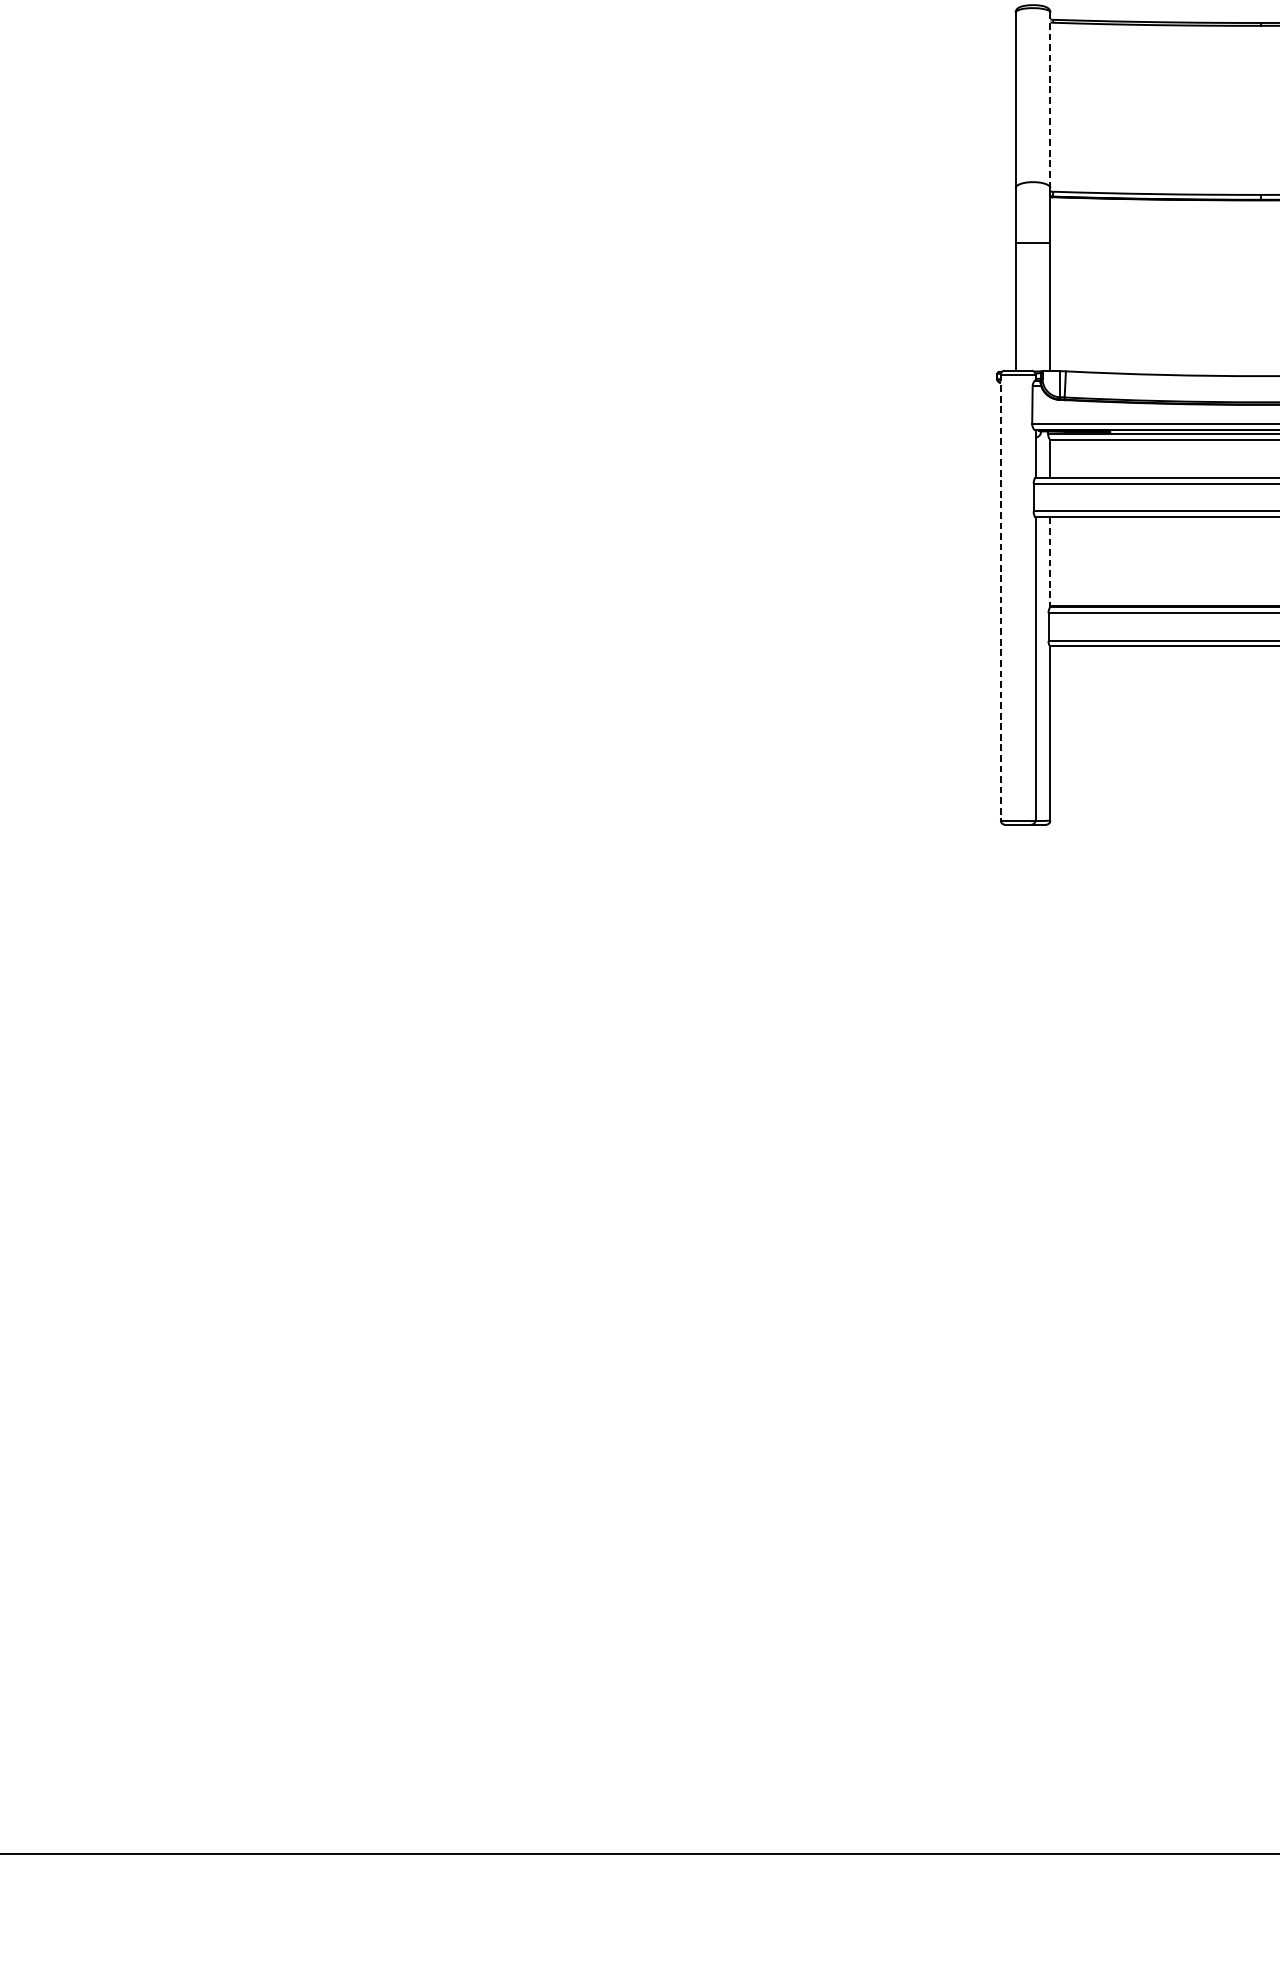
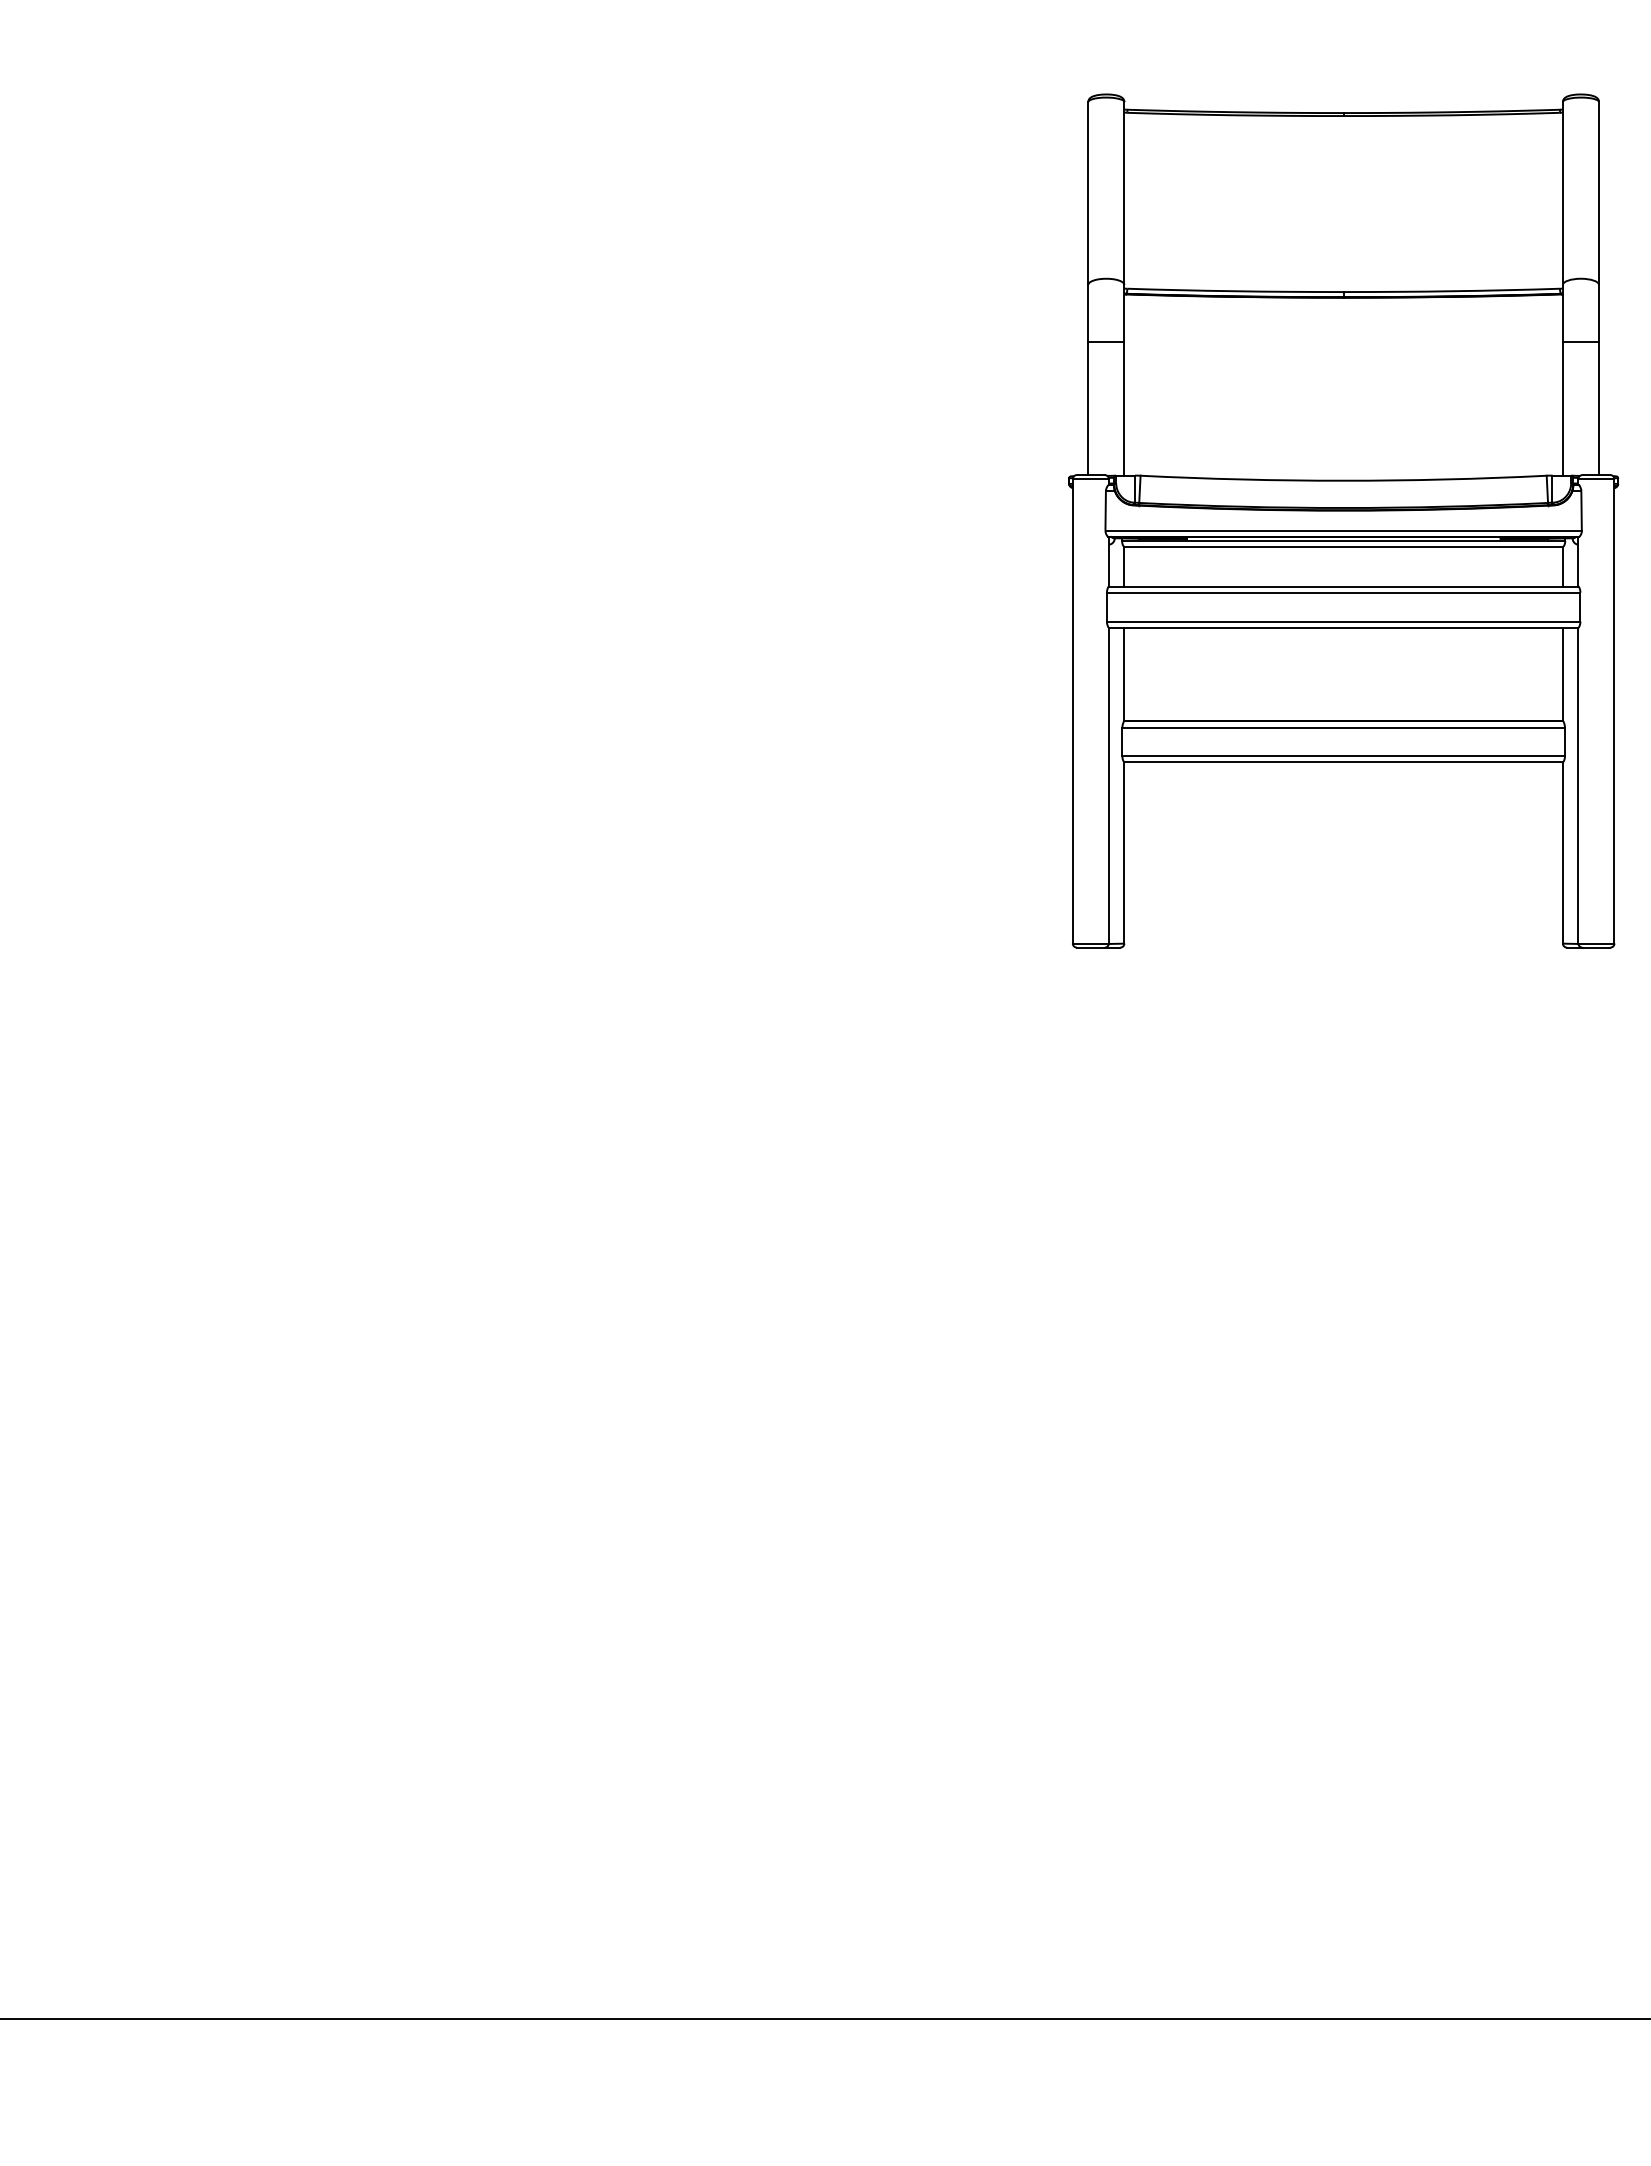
line: (1050, 101) -> (1124, 194), dashed -> solid
line: (1050, 562) -> (1124, 674), dashed -> solid
line: (1000, 597) -> (1072, 711), dashed -> solid

